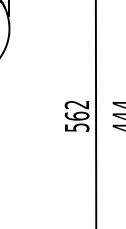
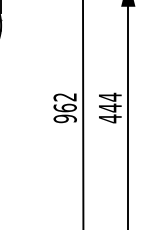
text: (76, 127) -> (64, 118), 562 -> 962

